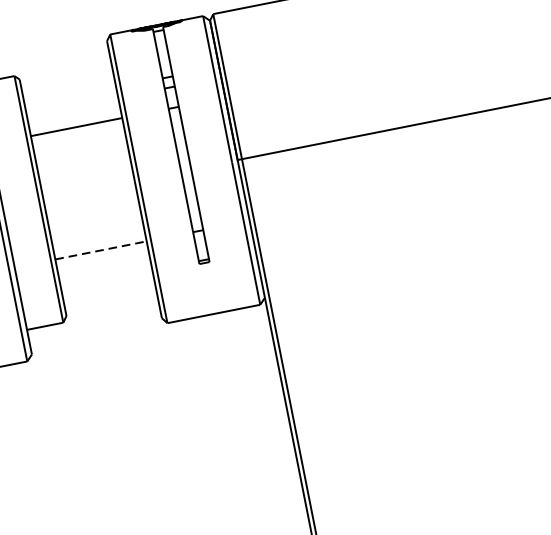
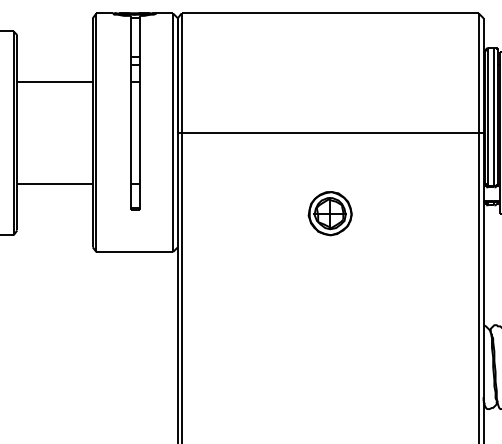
part: (440, 220) -> (329, 213), added
line: (101, 250) -> (55, 183), dashed -> solid

